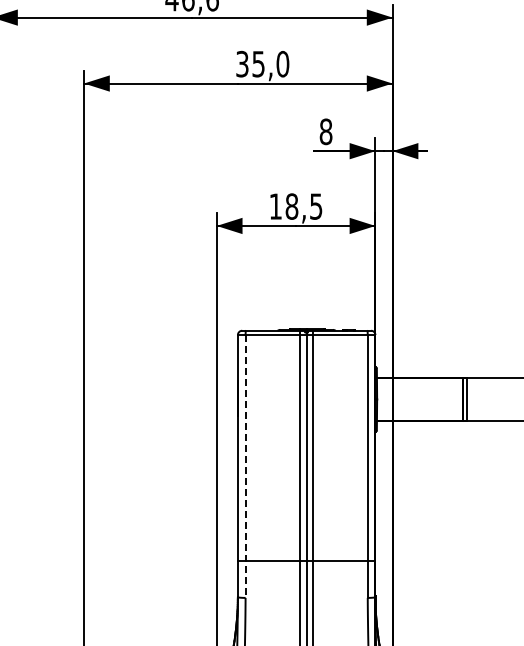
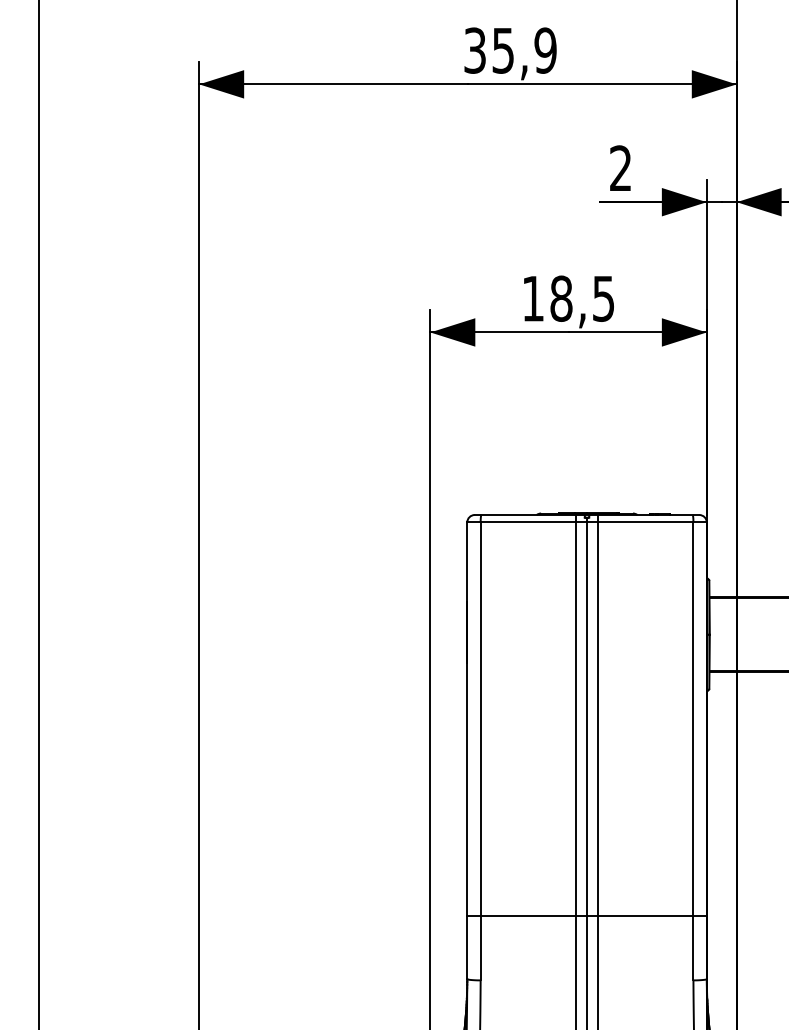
text: (282, 64) -> (544, 51), 35,0 -> 35,9
text: (325, 131) -> (619, 167), 8 -> 2
line: (245, 466) -> (480, 751), dashed -> solid

